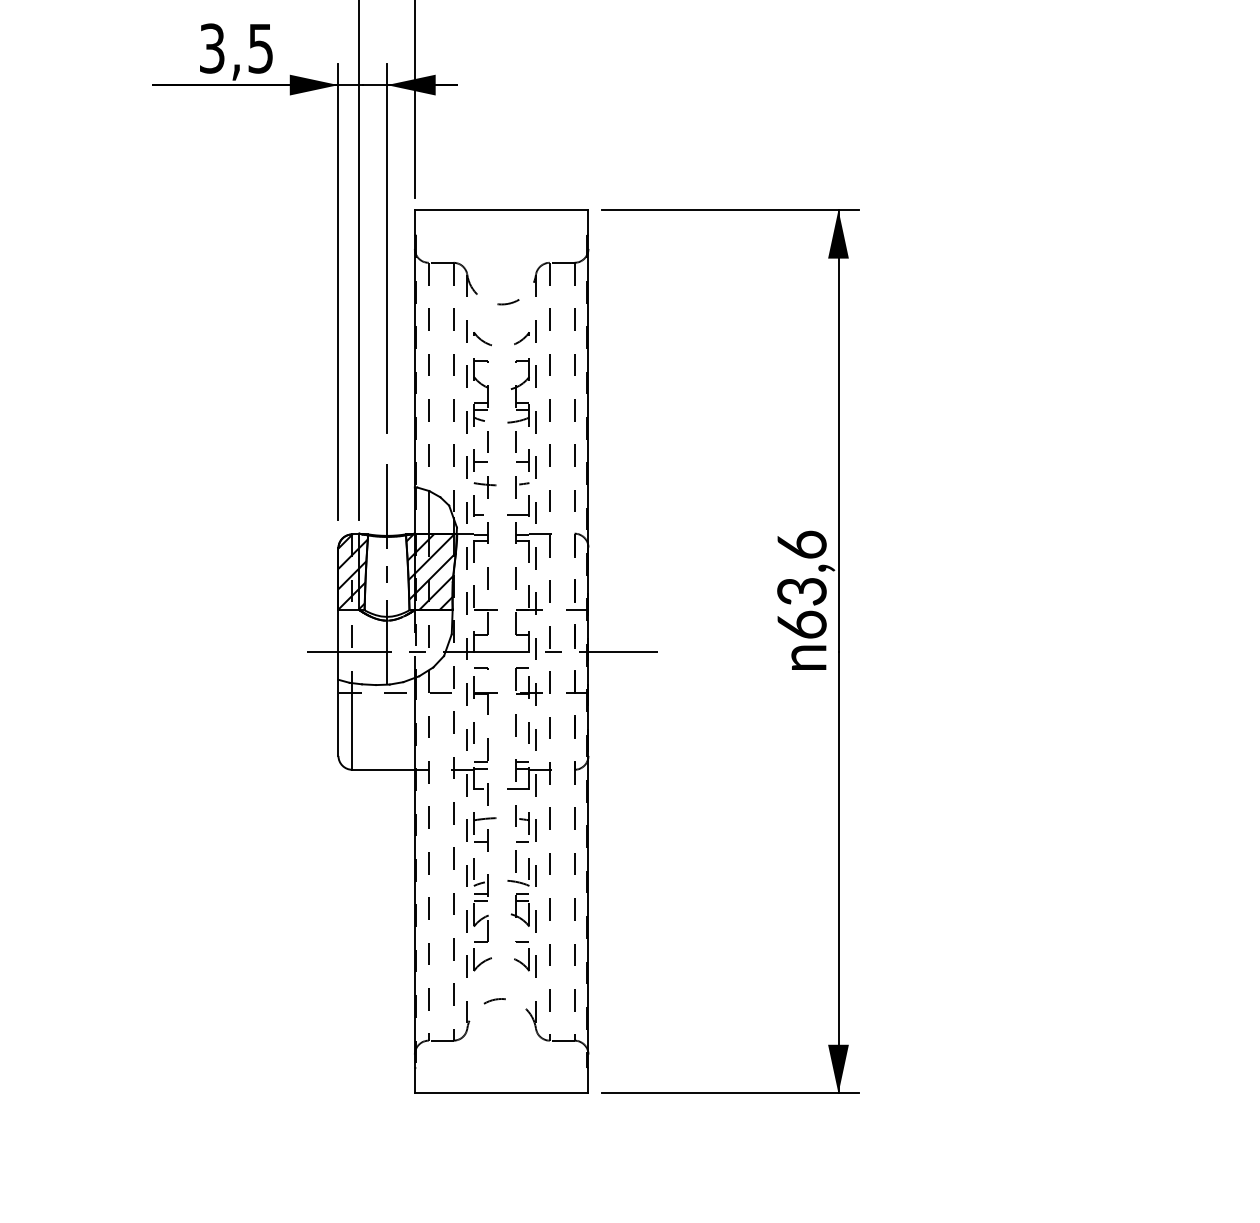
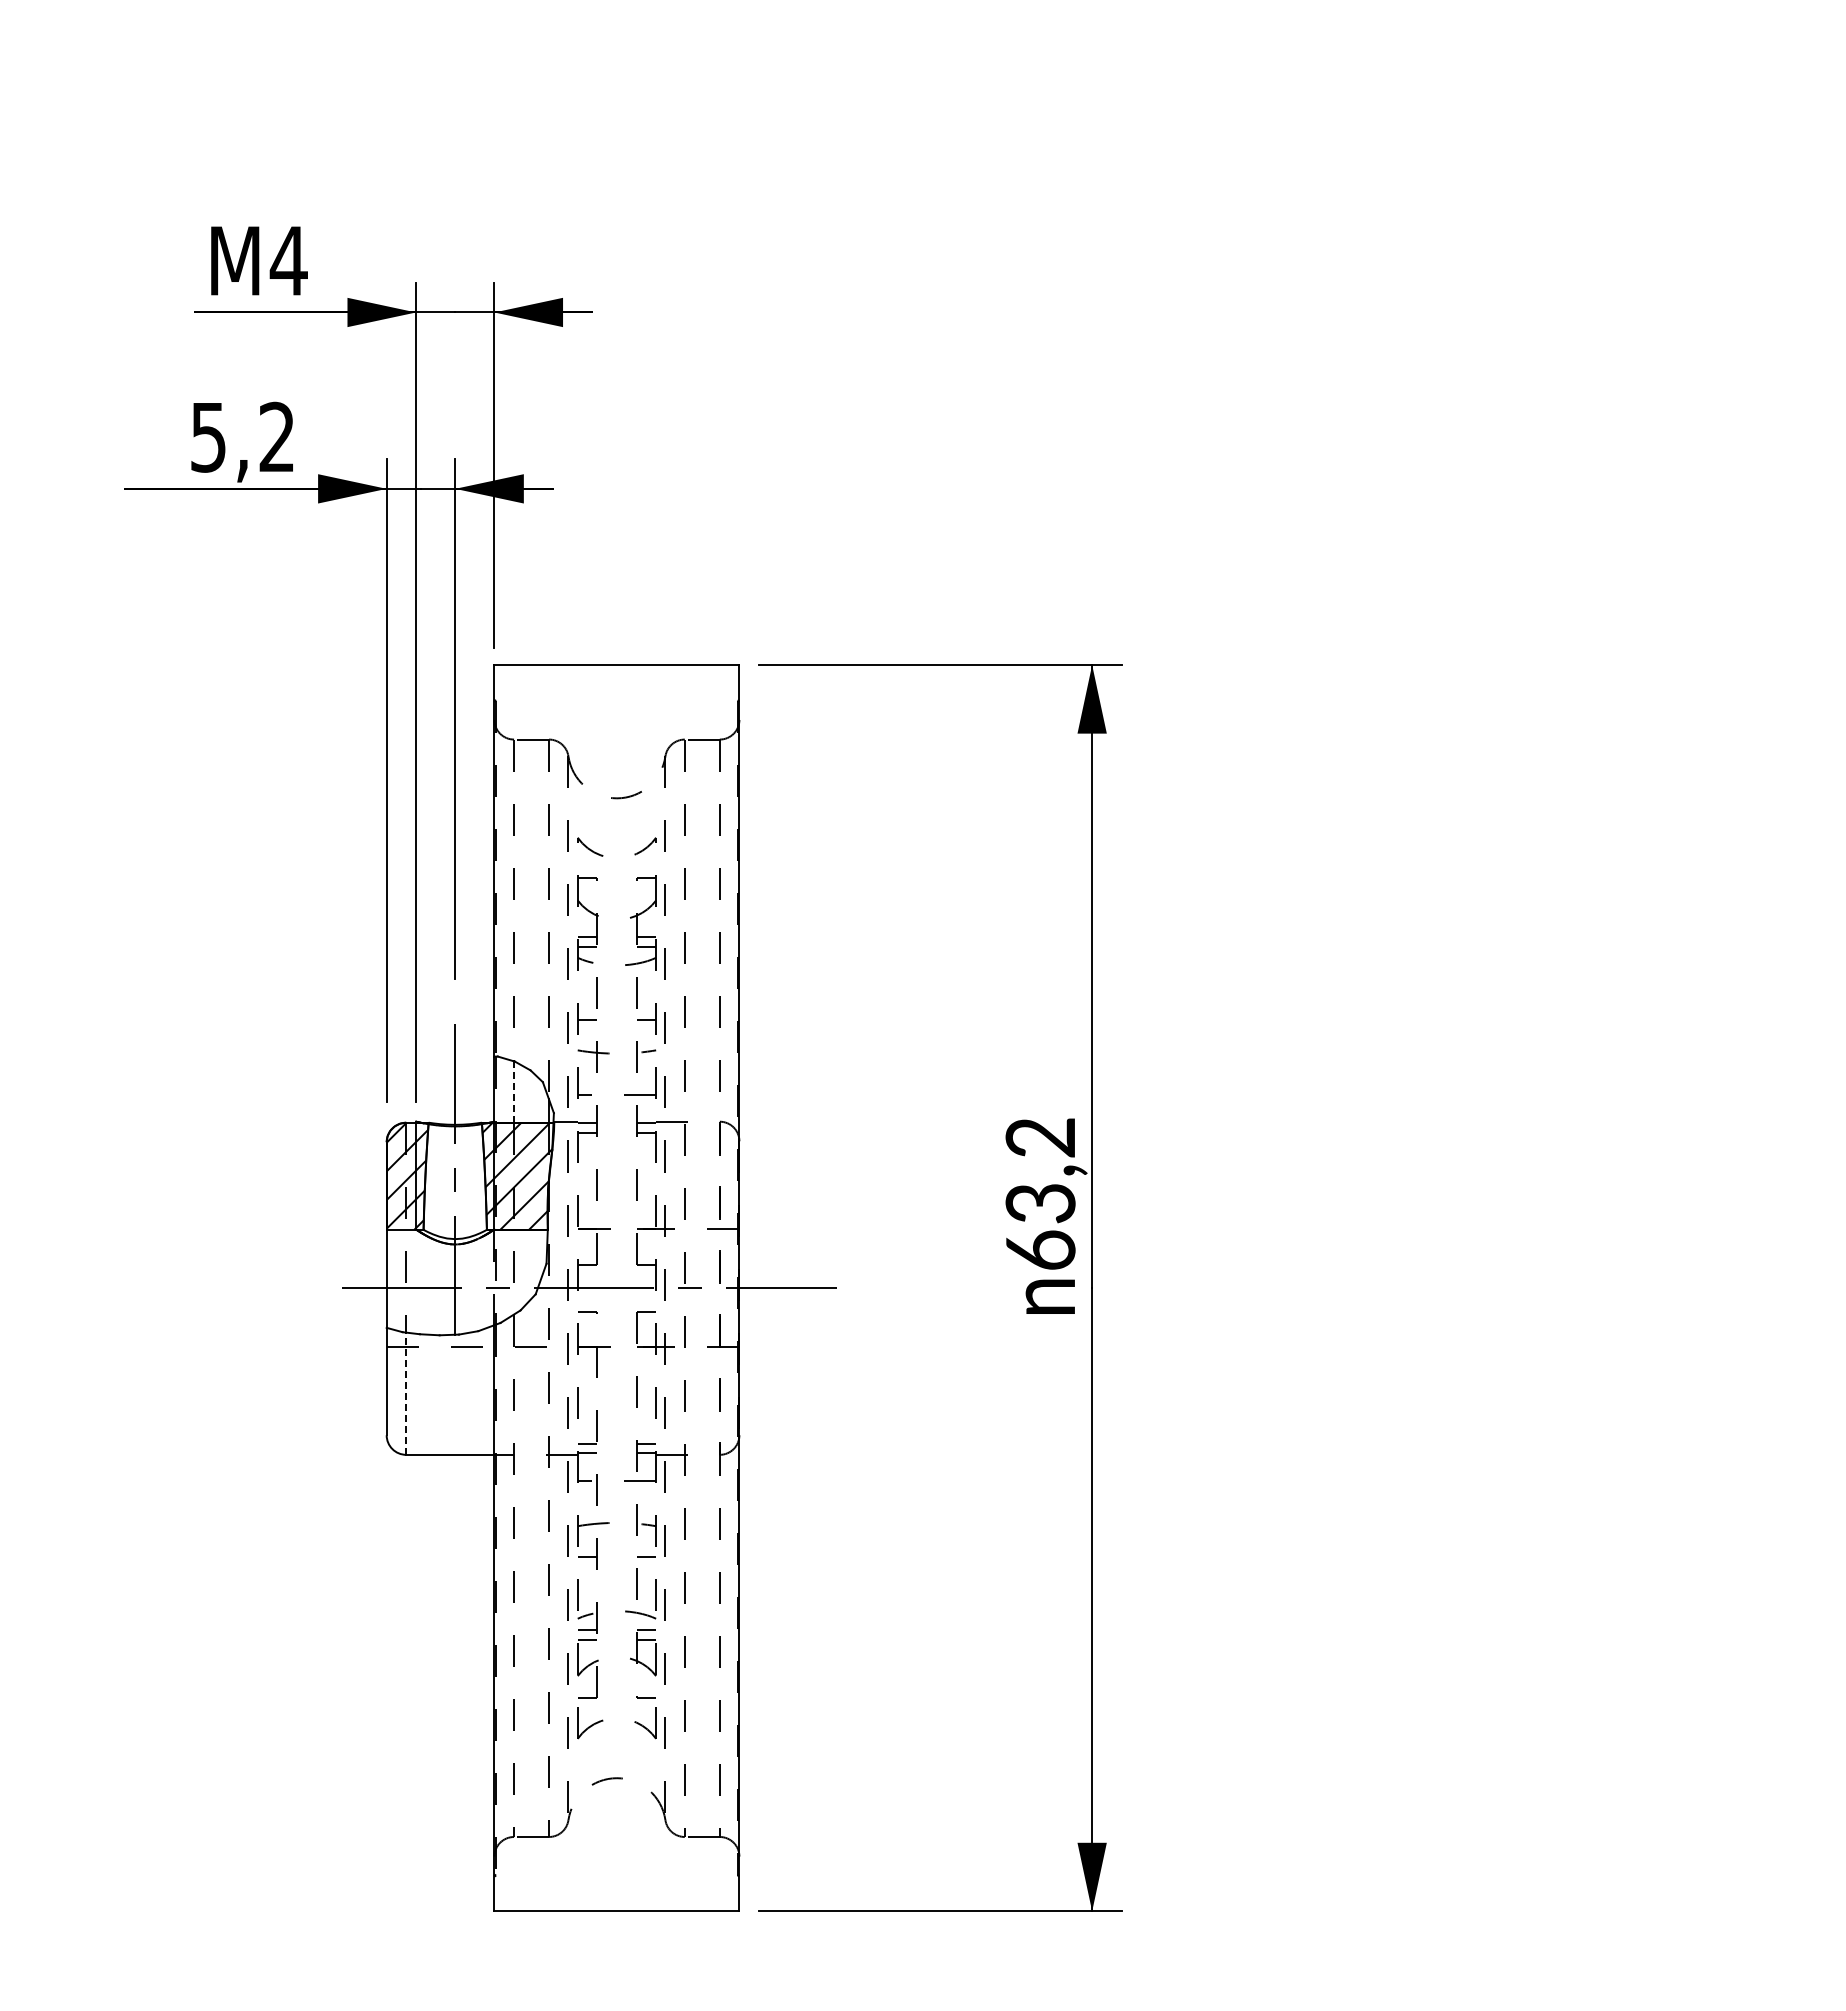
text: (236, 48) -> (242, 436), 3,5 -> 5,2
line: (429, 512) -> (514, 1092), solid -> dashed
text: (801, 544) -> (1040, 1137), 63,6 -> 63,2
line: (352, 726) -> (406, 1393), solid -> dashed

